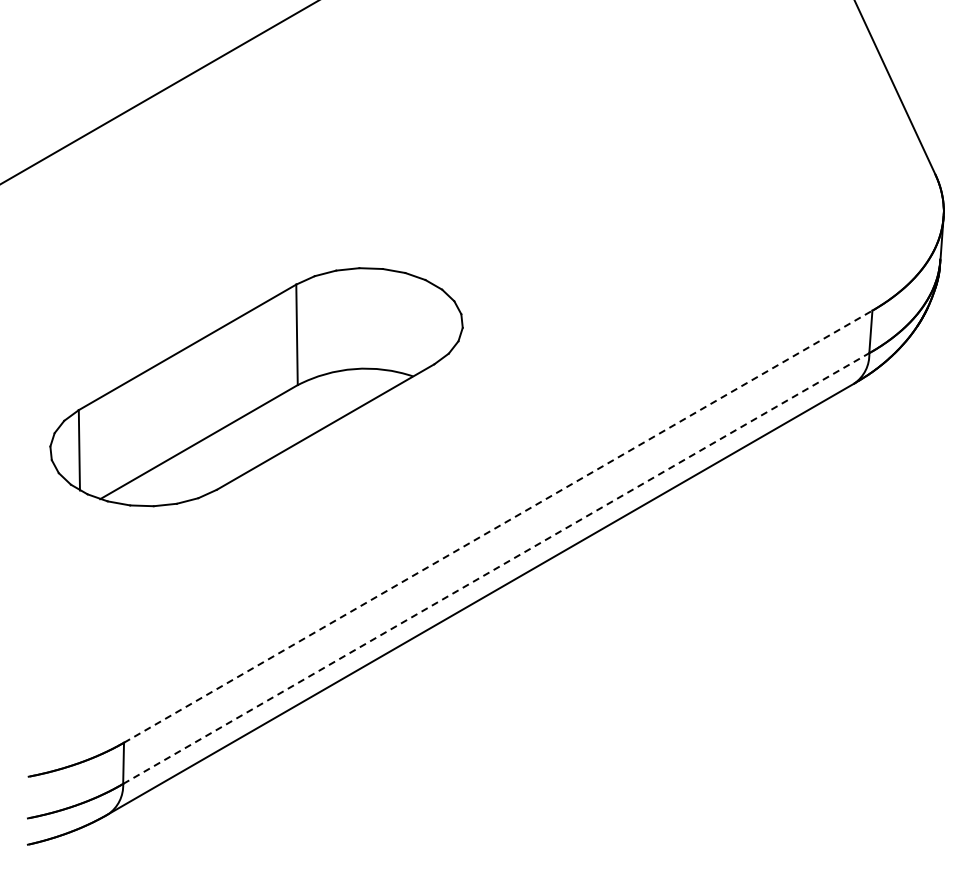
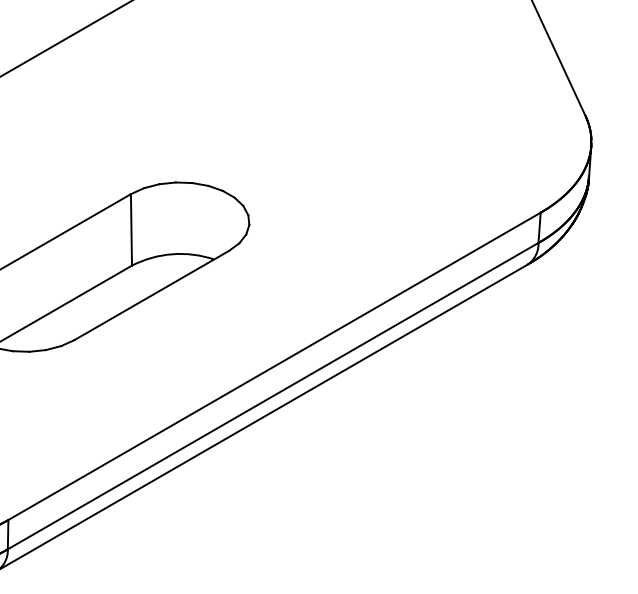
line: (498, 526) -> (274, 366), dashed -> solid
line: (496, 568) -> (273, 396), dashed -> solid

